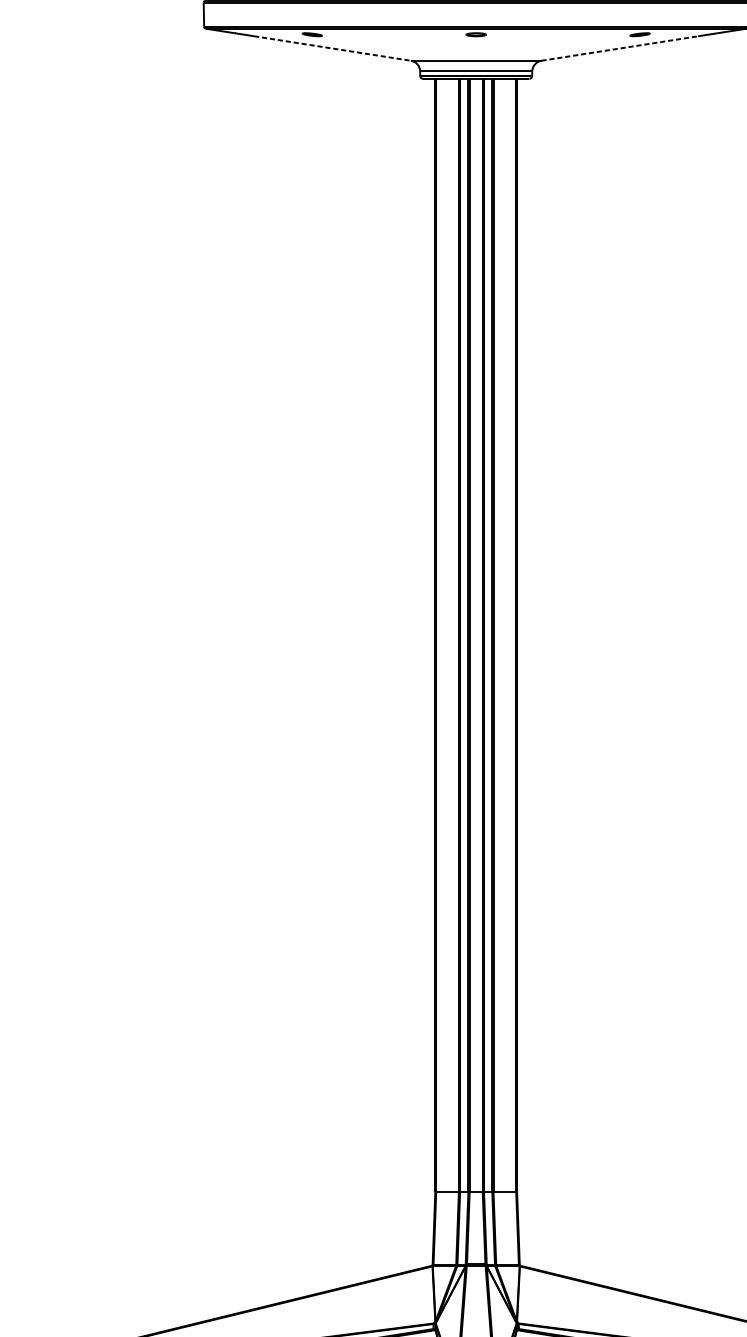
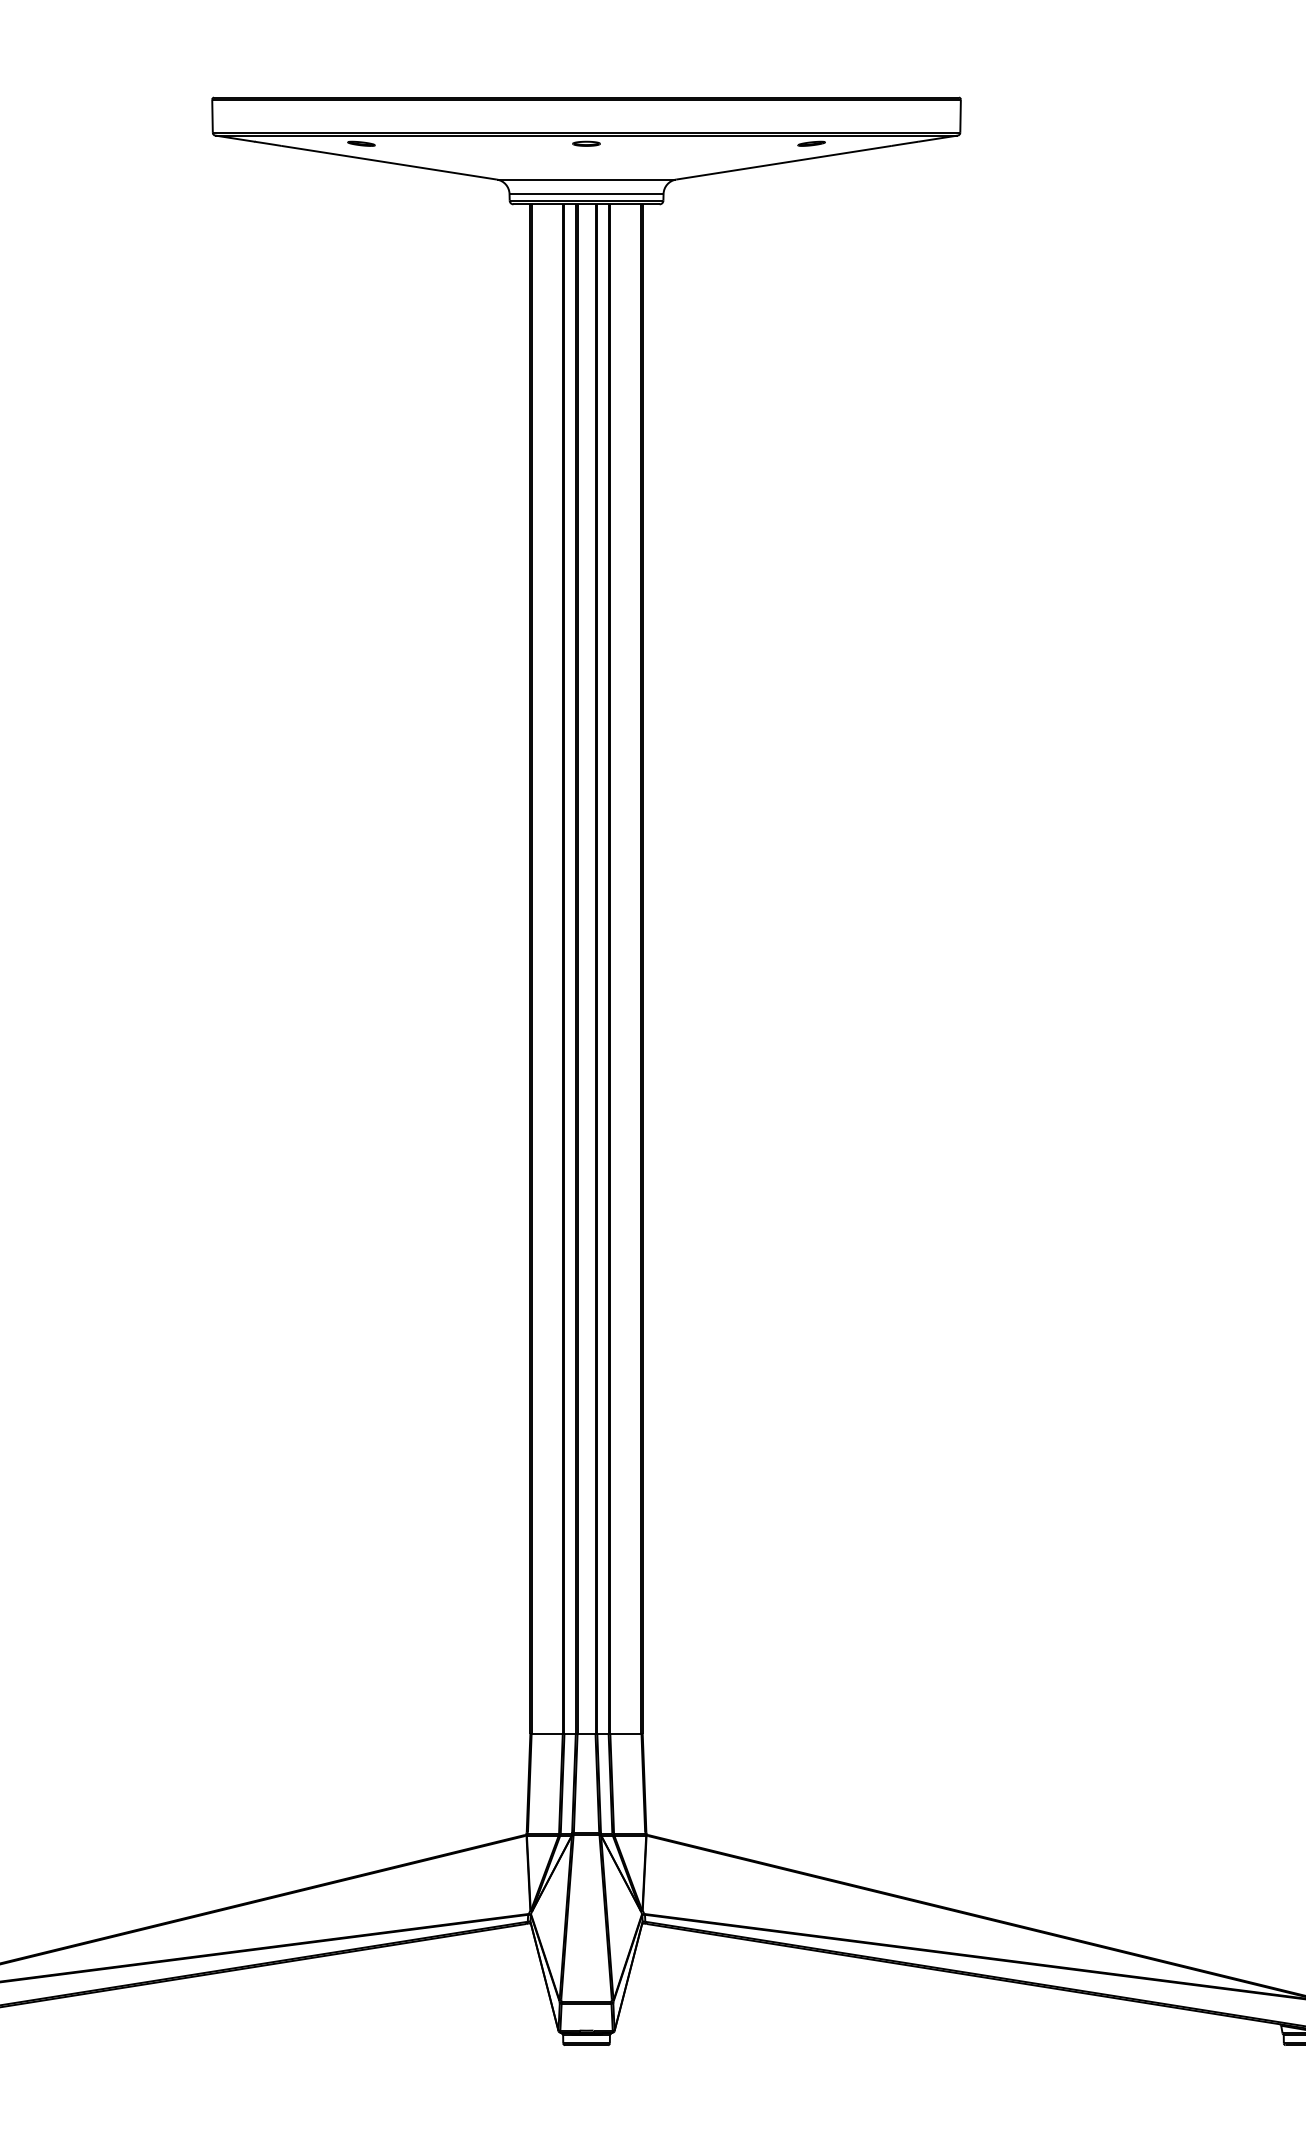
line: (332, 48) -> (389, 162), dashed -> solid
line: (619, 48) -> (783, 162), dashed -> solid

